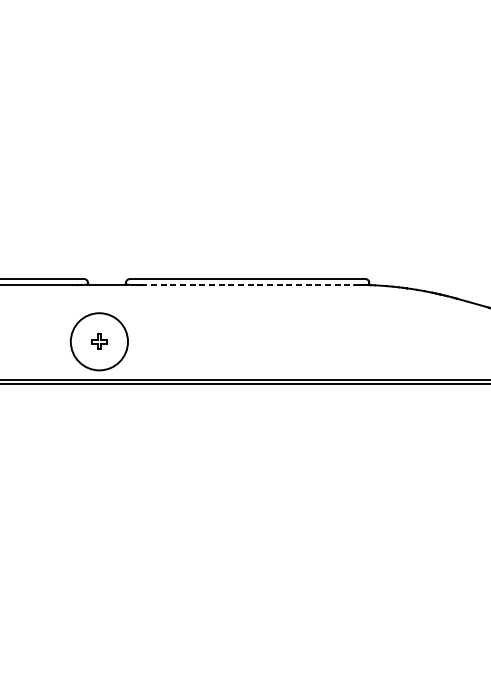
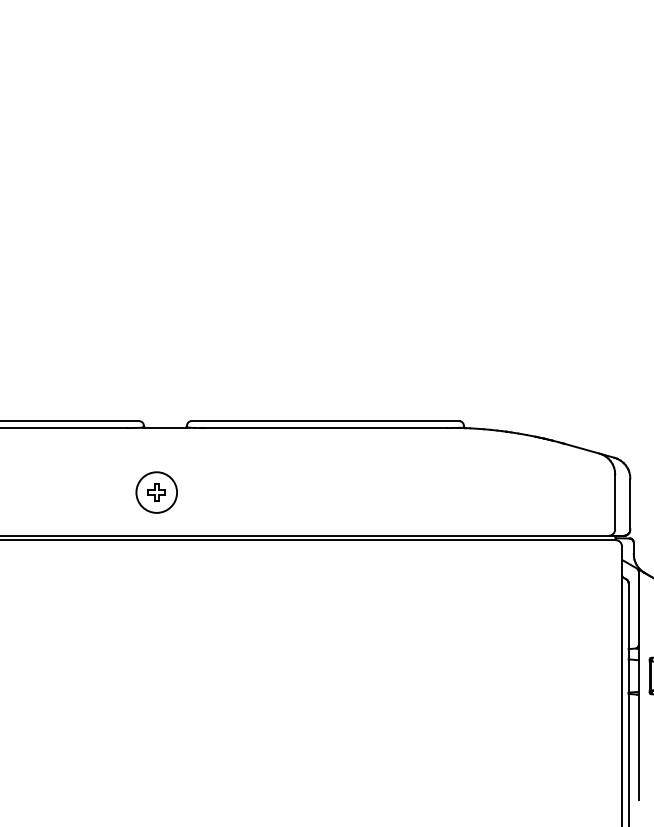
line: (247, 285) -> (325, 428), dashed -> solid
circle: (99, 341) -> (156, 492), size x0.62

